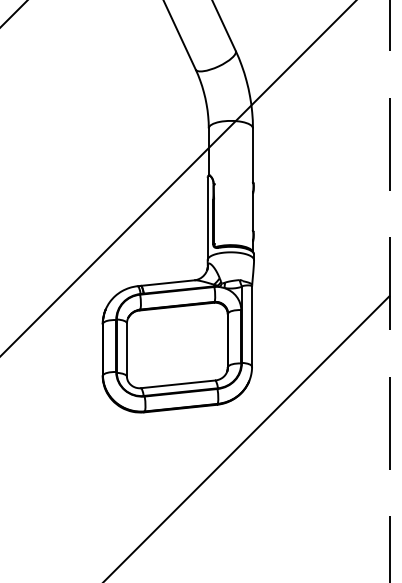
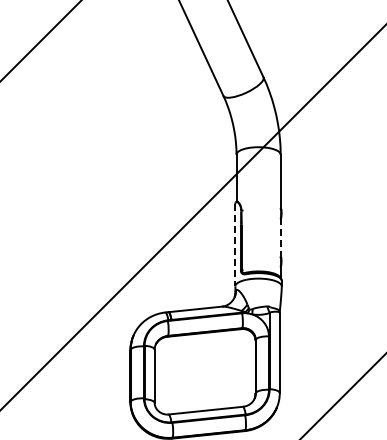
line: (252, 211) -> (280, 237), solid -> dashed
line: (207, 219) -> (235, 245), solid -> dashed

